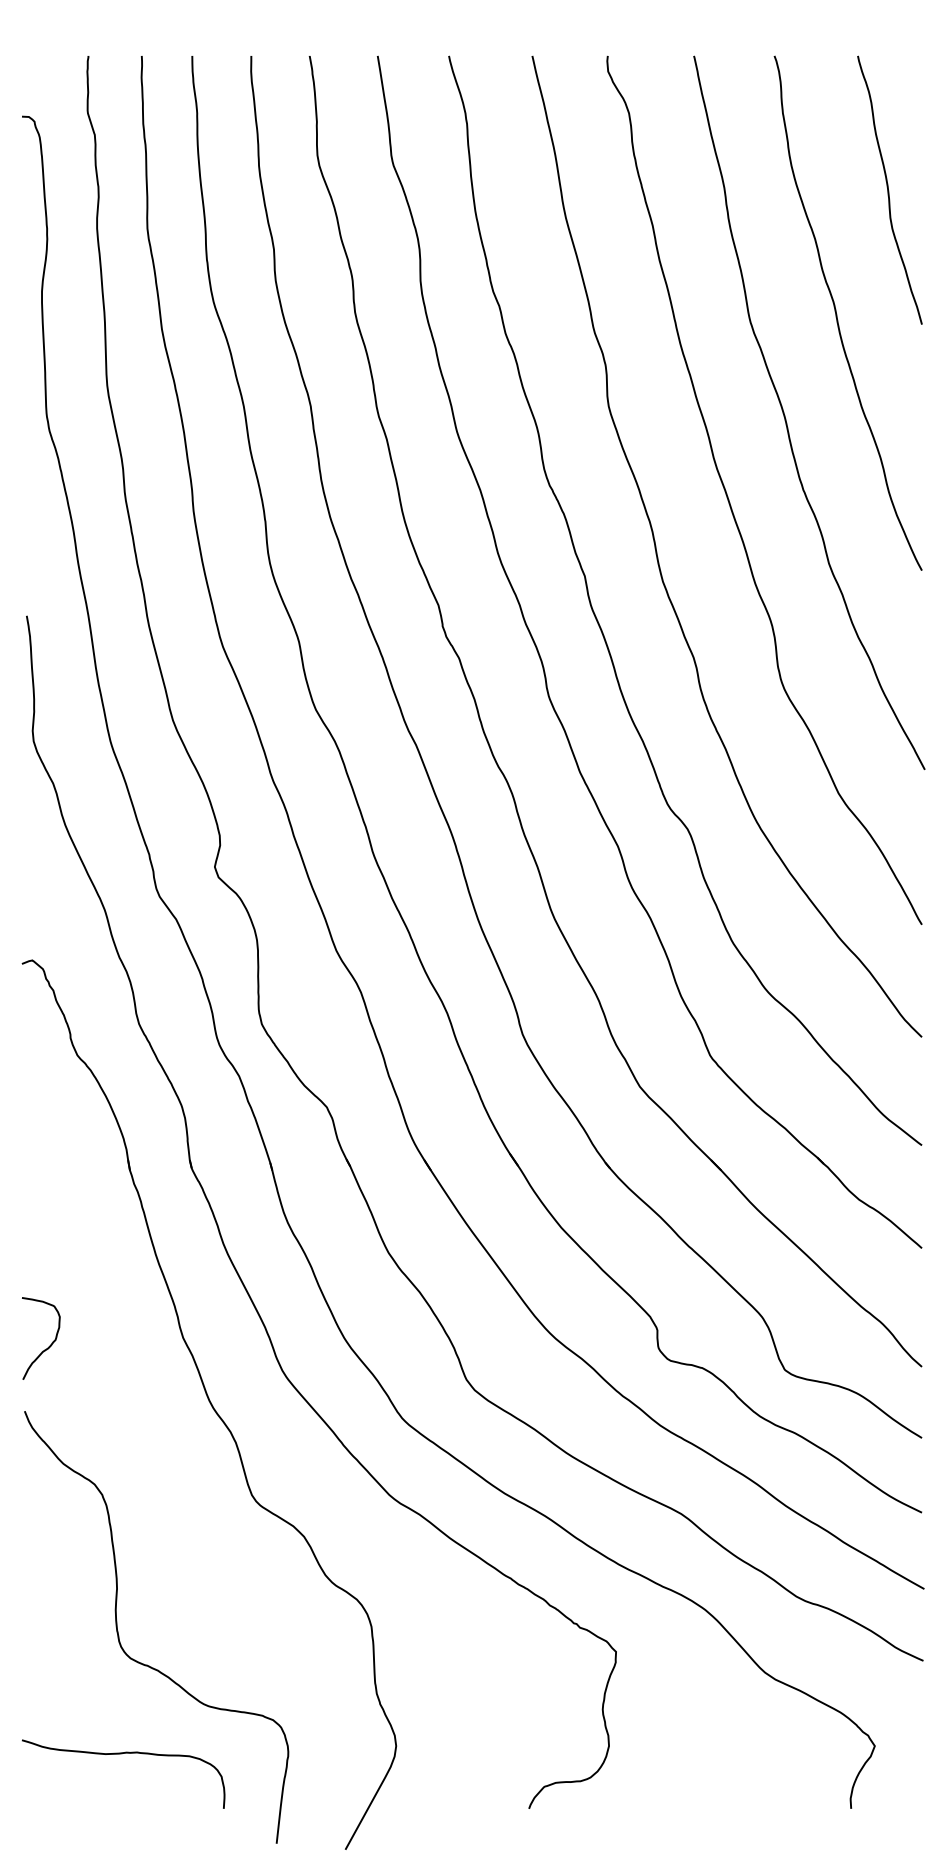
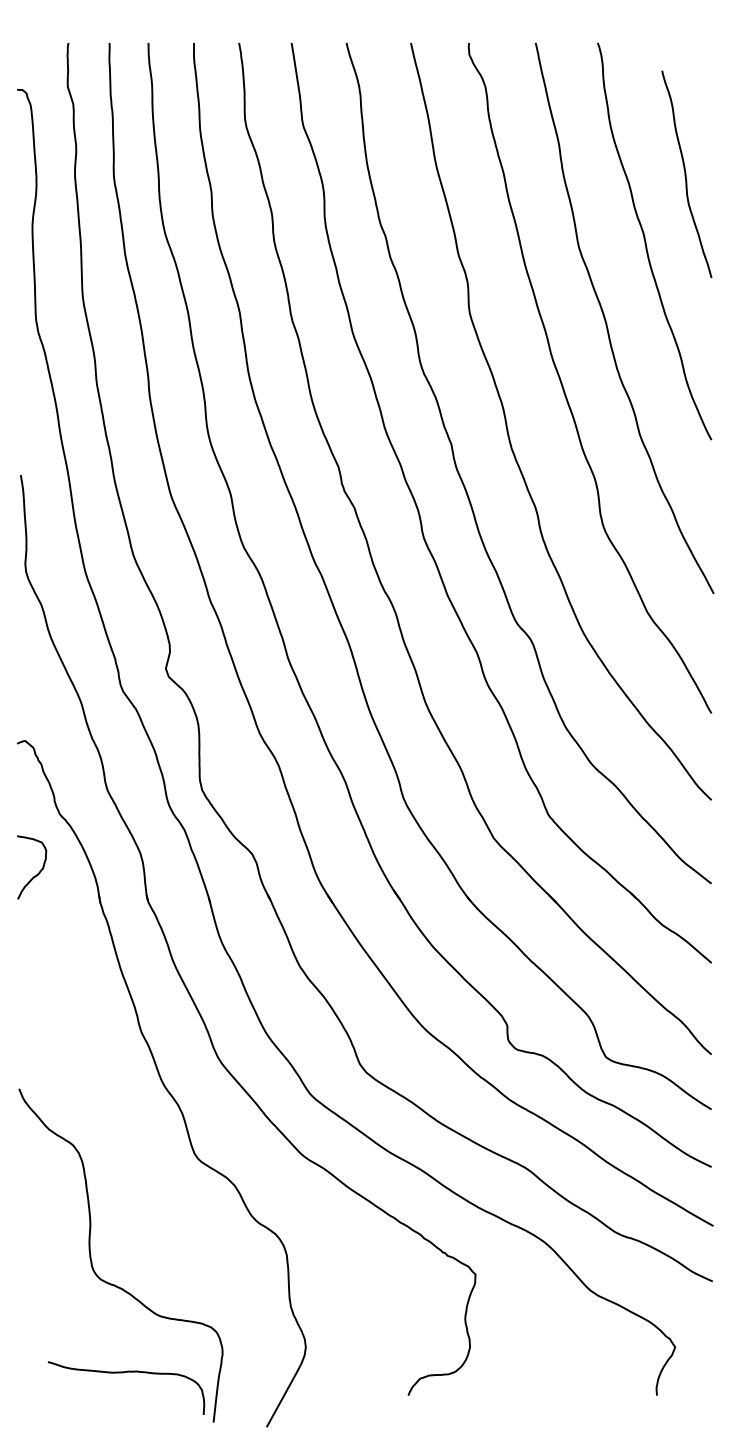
curve: (888, 189) -> (685, 173), moved
curve: (49, 1345) -> (38, 872), moved
curve: (122, 1754) -> (125, 1373), moved

